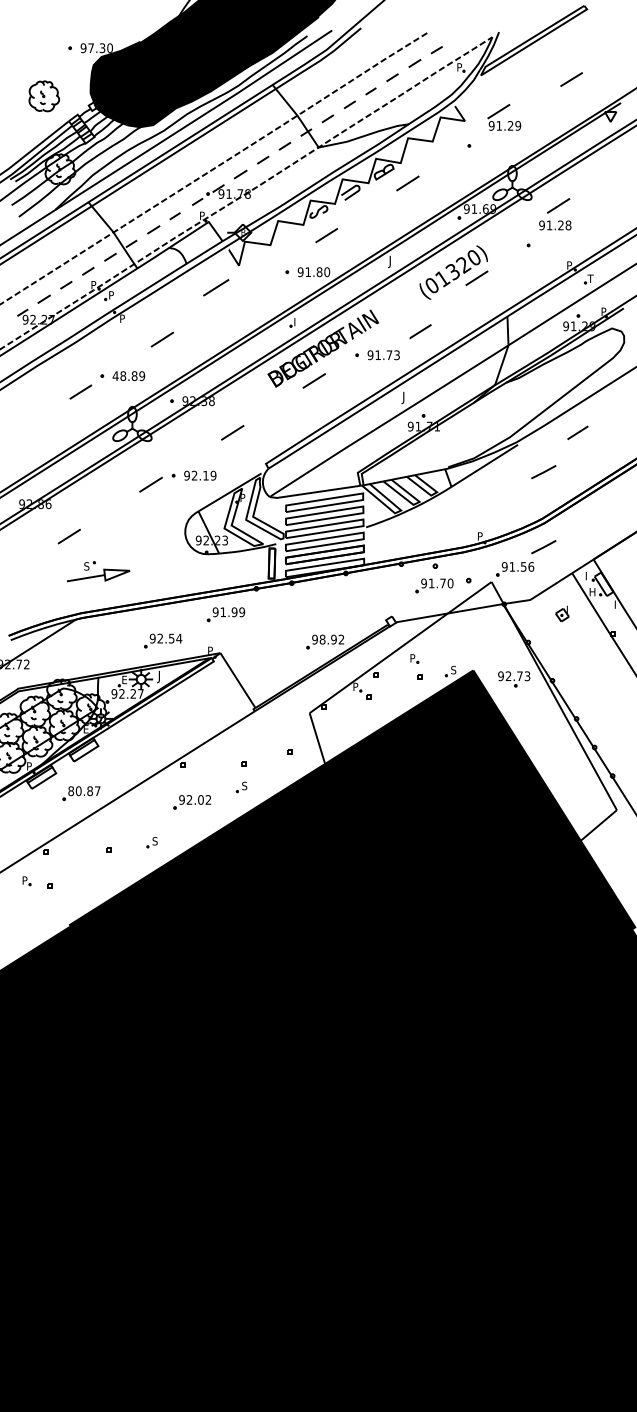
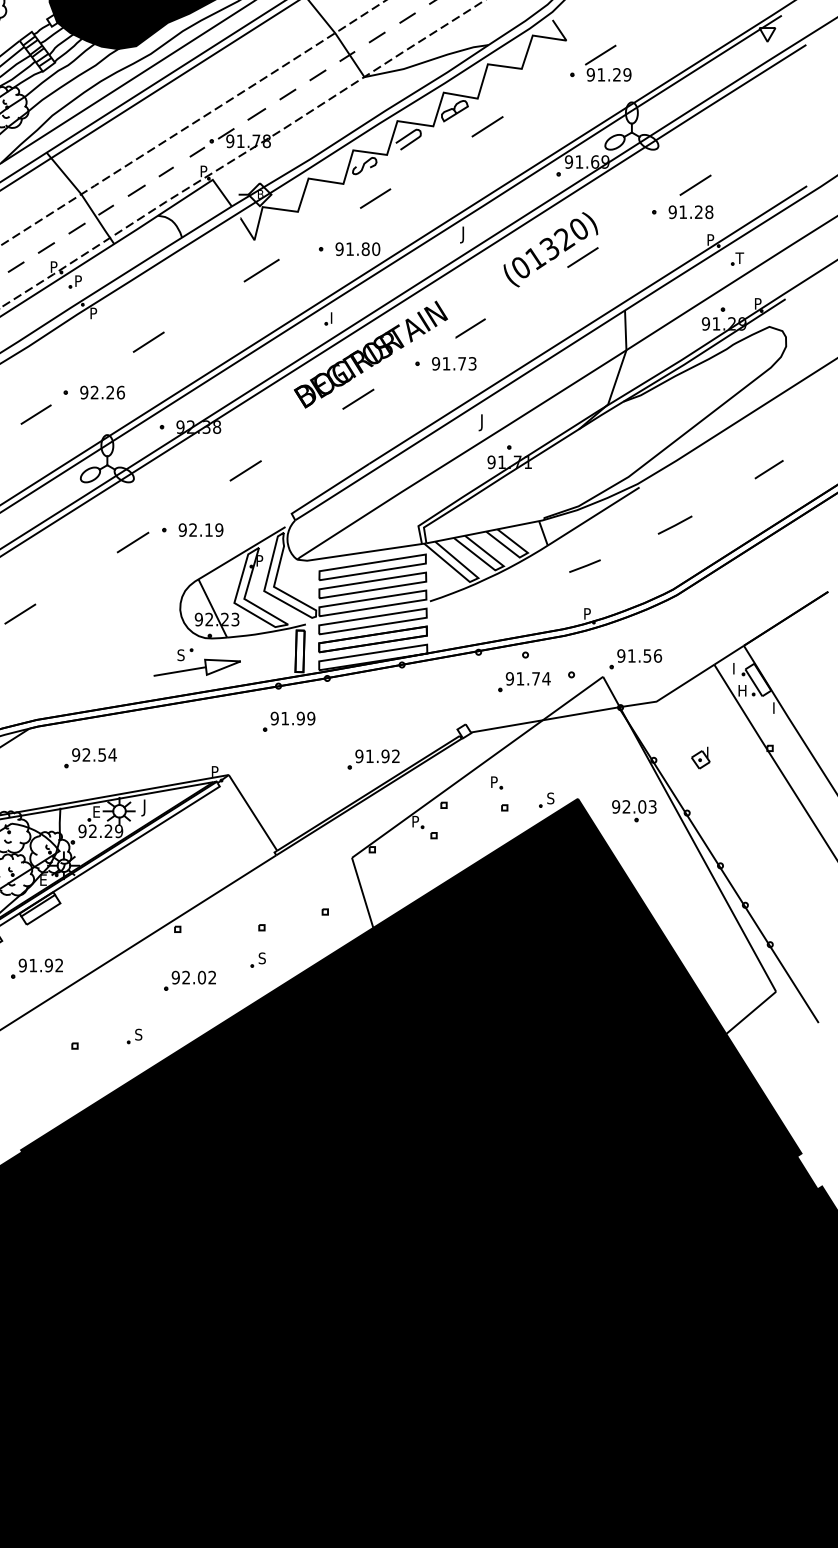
part: (504, 117) -> (608, 63), moved
part: (555, 214) -> (691, 197), moved
line: (216, 287) -> (262, 270), moved
line: (420, 331) -> (470, 328), moved
text: (128, 376) -> (101, 393), 48.89 -> 92.26
line: (577, 432) -> (768, 469), moved
line: (478, 501) -> (585, 565), added
line: (543, 547) -> (674, 629), removed
part: (98, 571) -> (197, 662), moved
text: (450, 583) -> (546, 678), 91.70 -> 91.74
part: (562, 613) -> (700, 757), moved
part: (225, 614) -> (288, 721), moved
text: (322, 639) -> (369, 756), 98.92 -> 91.92
part: (163, 640) -> (90, 757), moved
text: (519, 676) -> (641, 807), 92.73 -> 92.03
text: (140, 693) -> (118, 830), 92.27 -> 92.29
text: (84, 791) -> (41, 965), 80.87 -> 91.92

